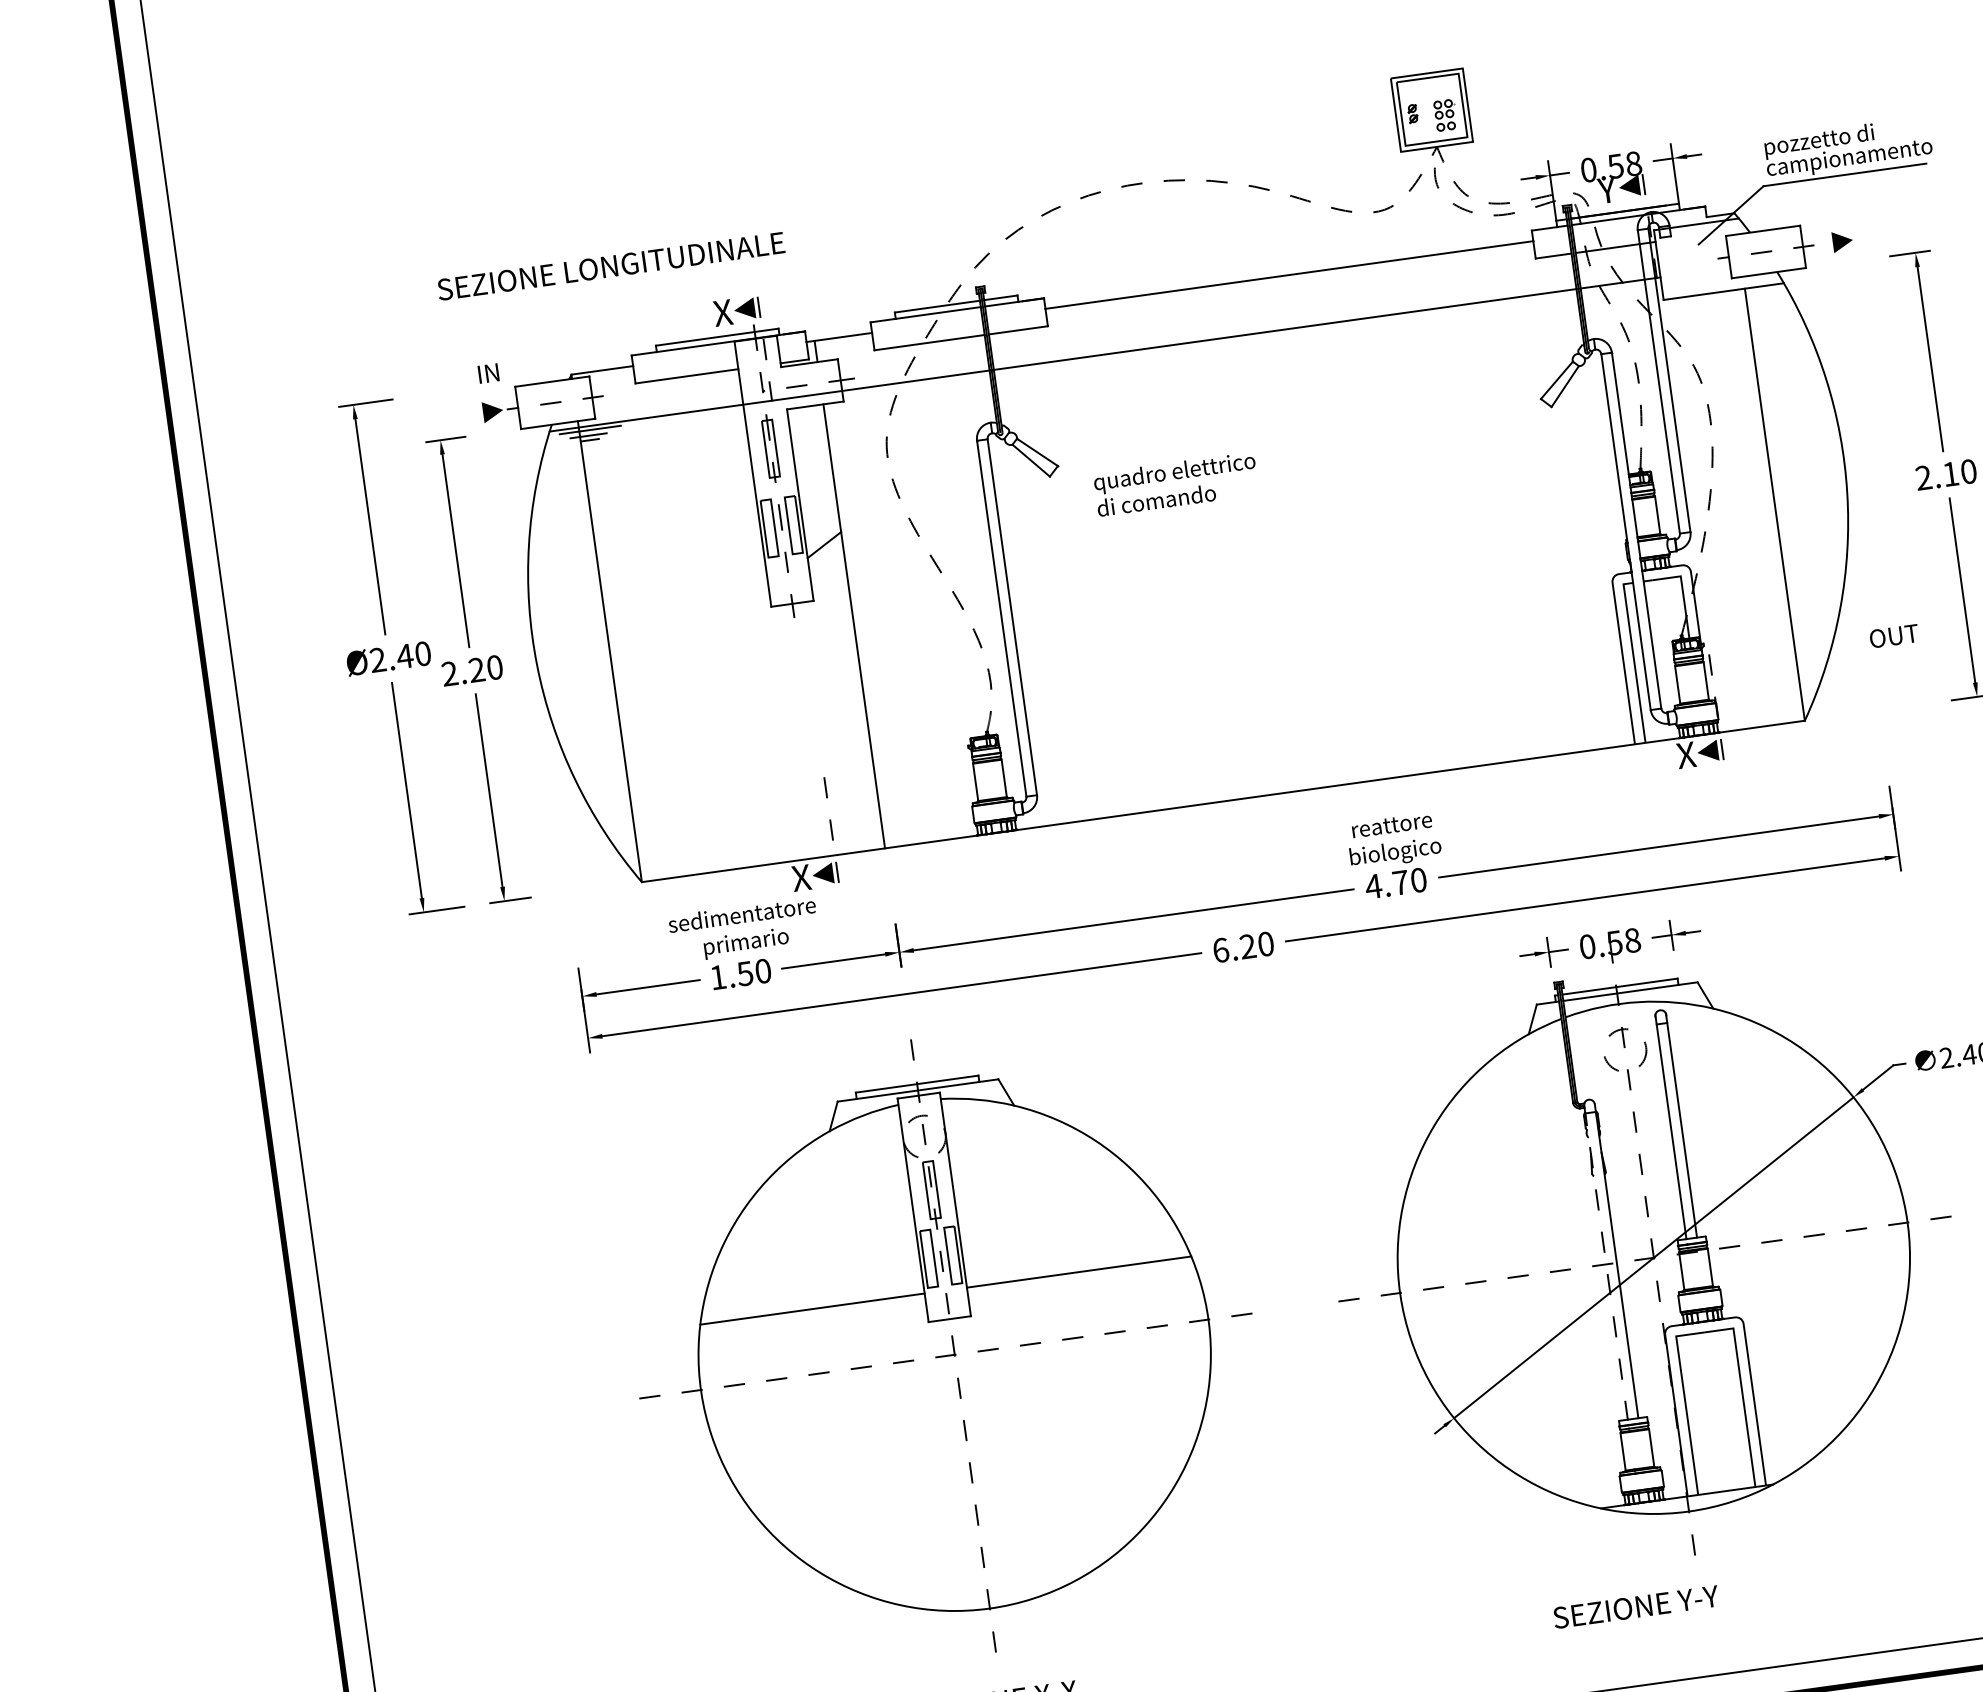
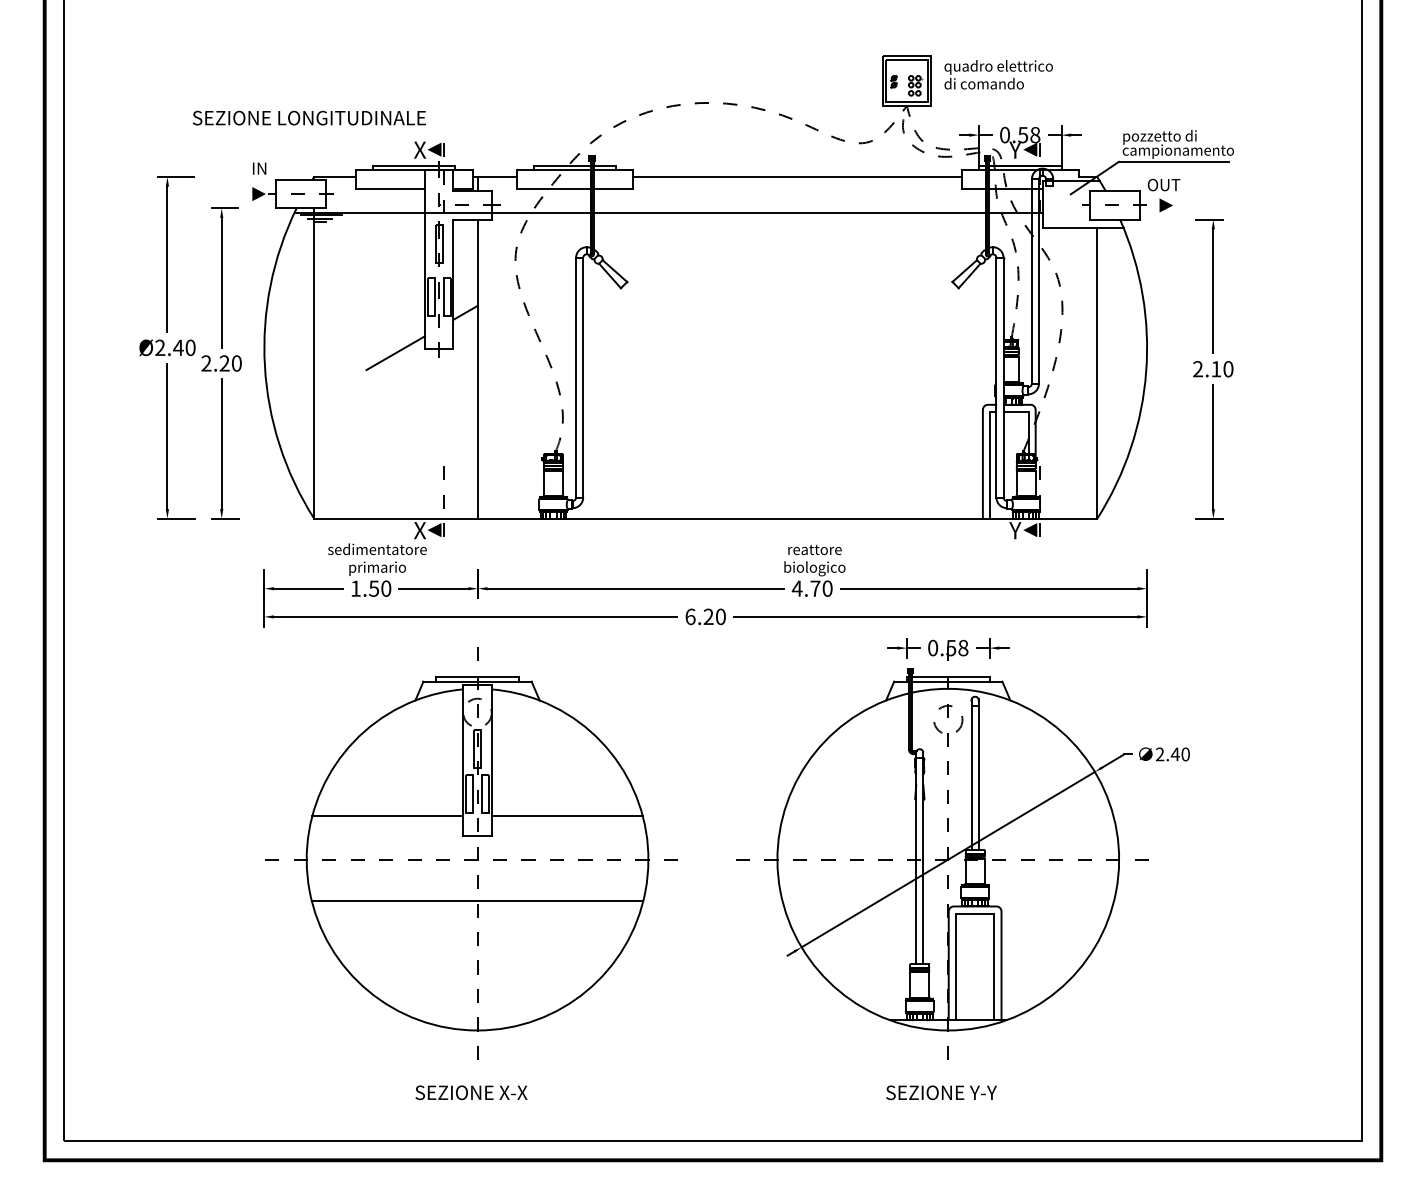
text: (611, 265) -> (309, 117), moved
text: (1175, 483) -> (998, 74), moved
line: (728, 620) -> (395, 353), added
text: (1893, 635) -> (1163, 184), moved
text: (1685, 755) -> (1015, 530), X -> Y
line: (1606, 1262) -> (916, 858), dashed -> solid
line: (963, 1415) -> (477, 900), added
text: (1635, 1606) -> (941, 1092), moved

